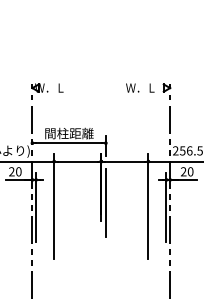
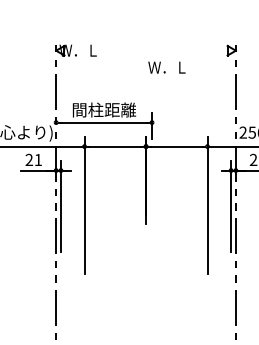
text: (140, 87) -> (167, 66), moved
text: (18, 171) -> (37, 159), 20 -> 21
line: (105, 203) -> (151, 201), removed

